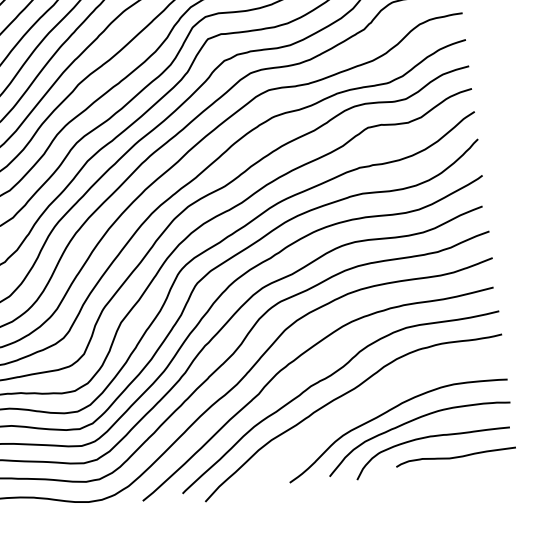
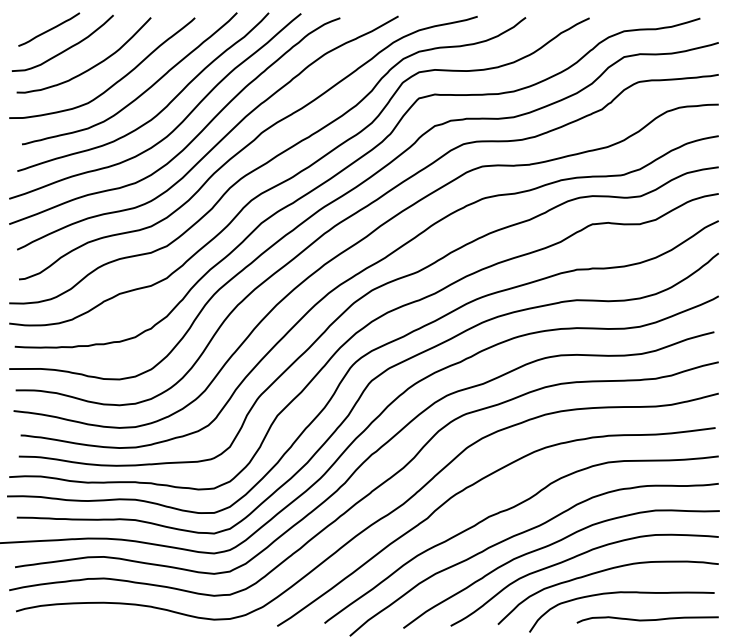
curve: (365, 405) -> (549, 546), added

